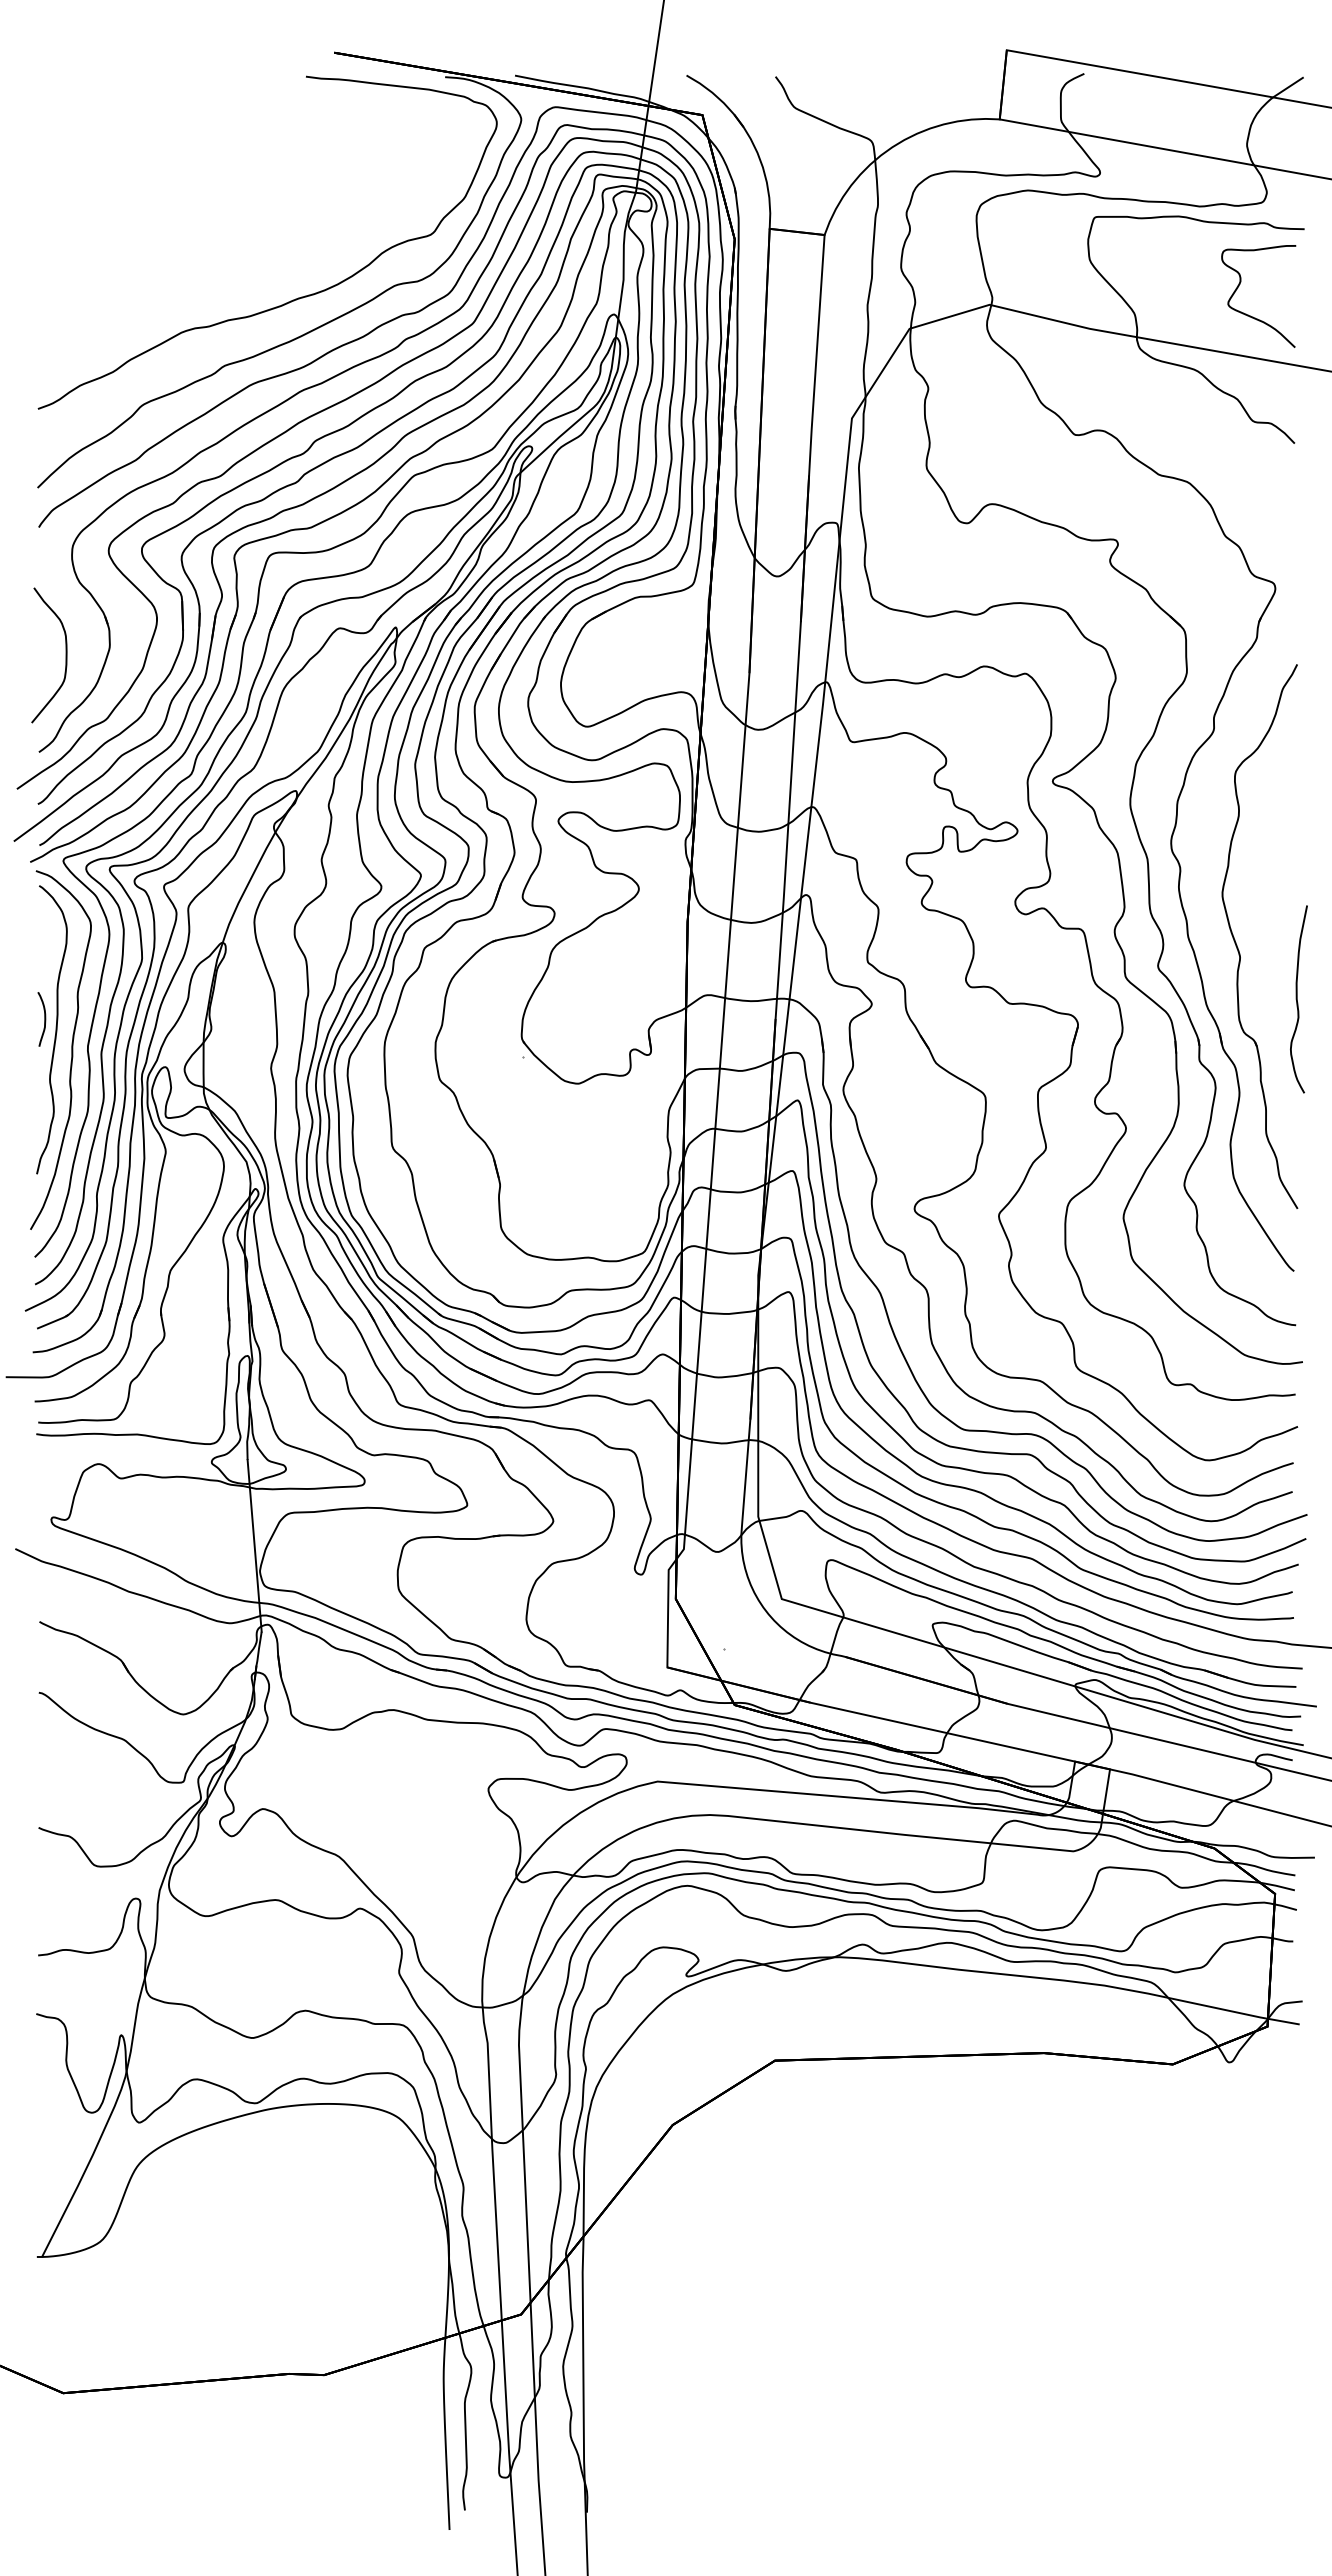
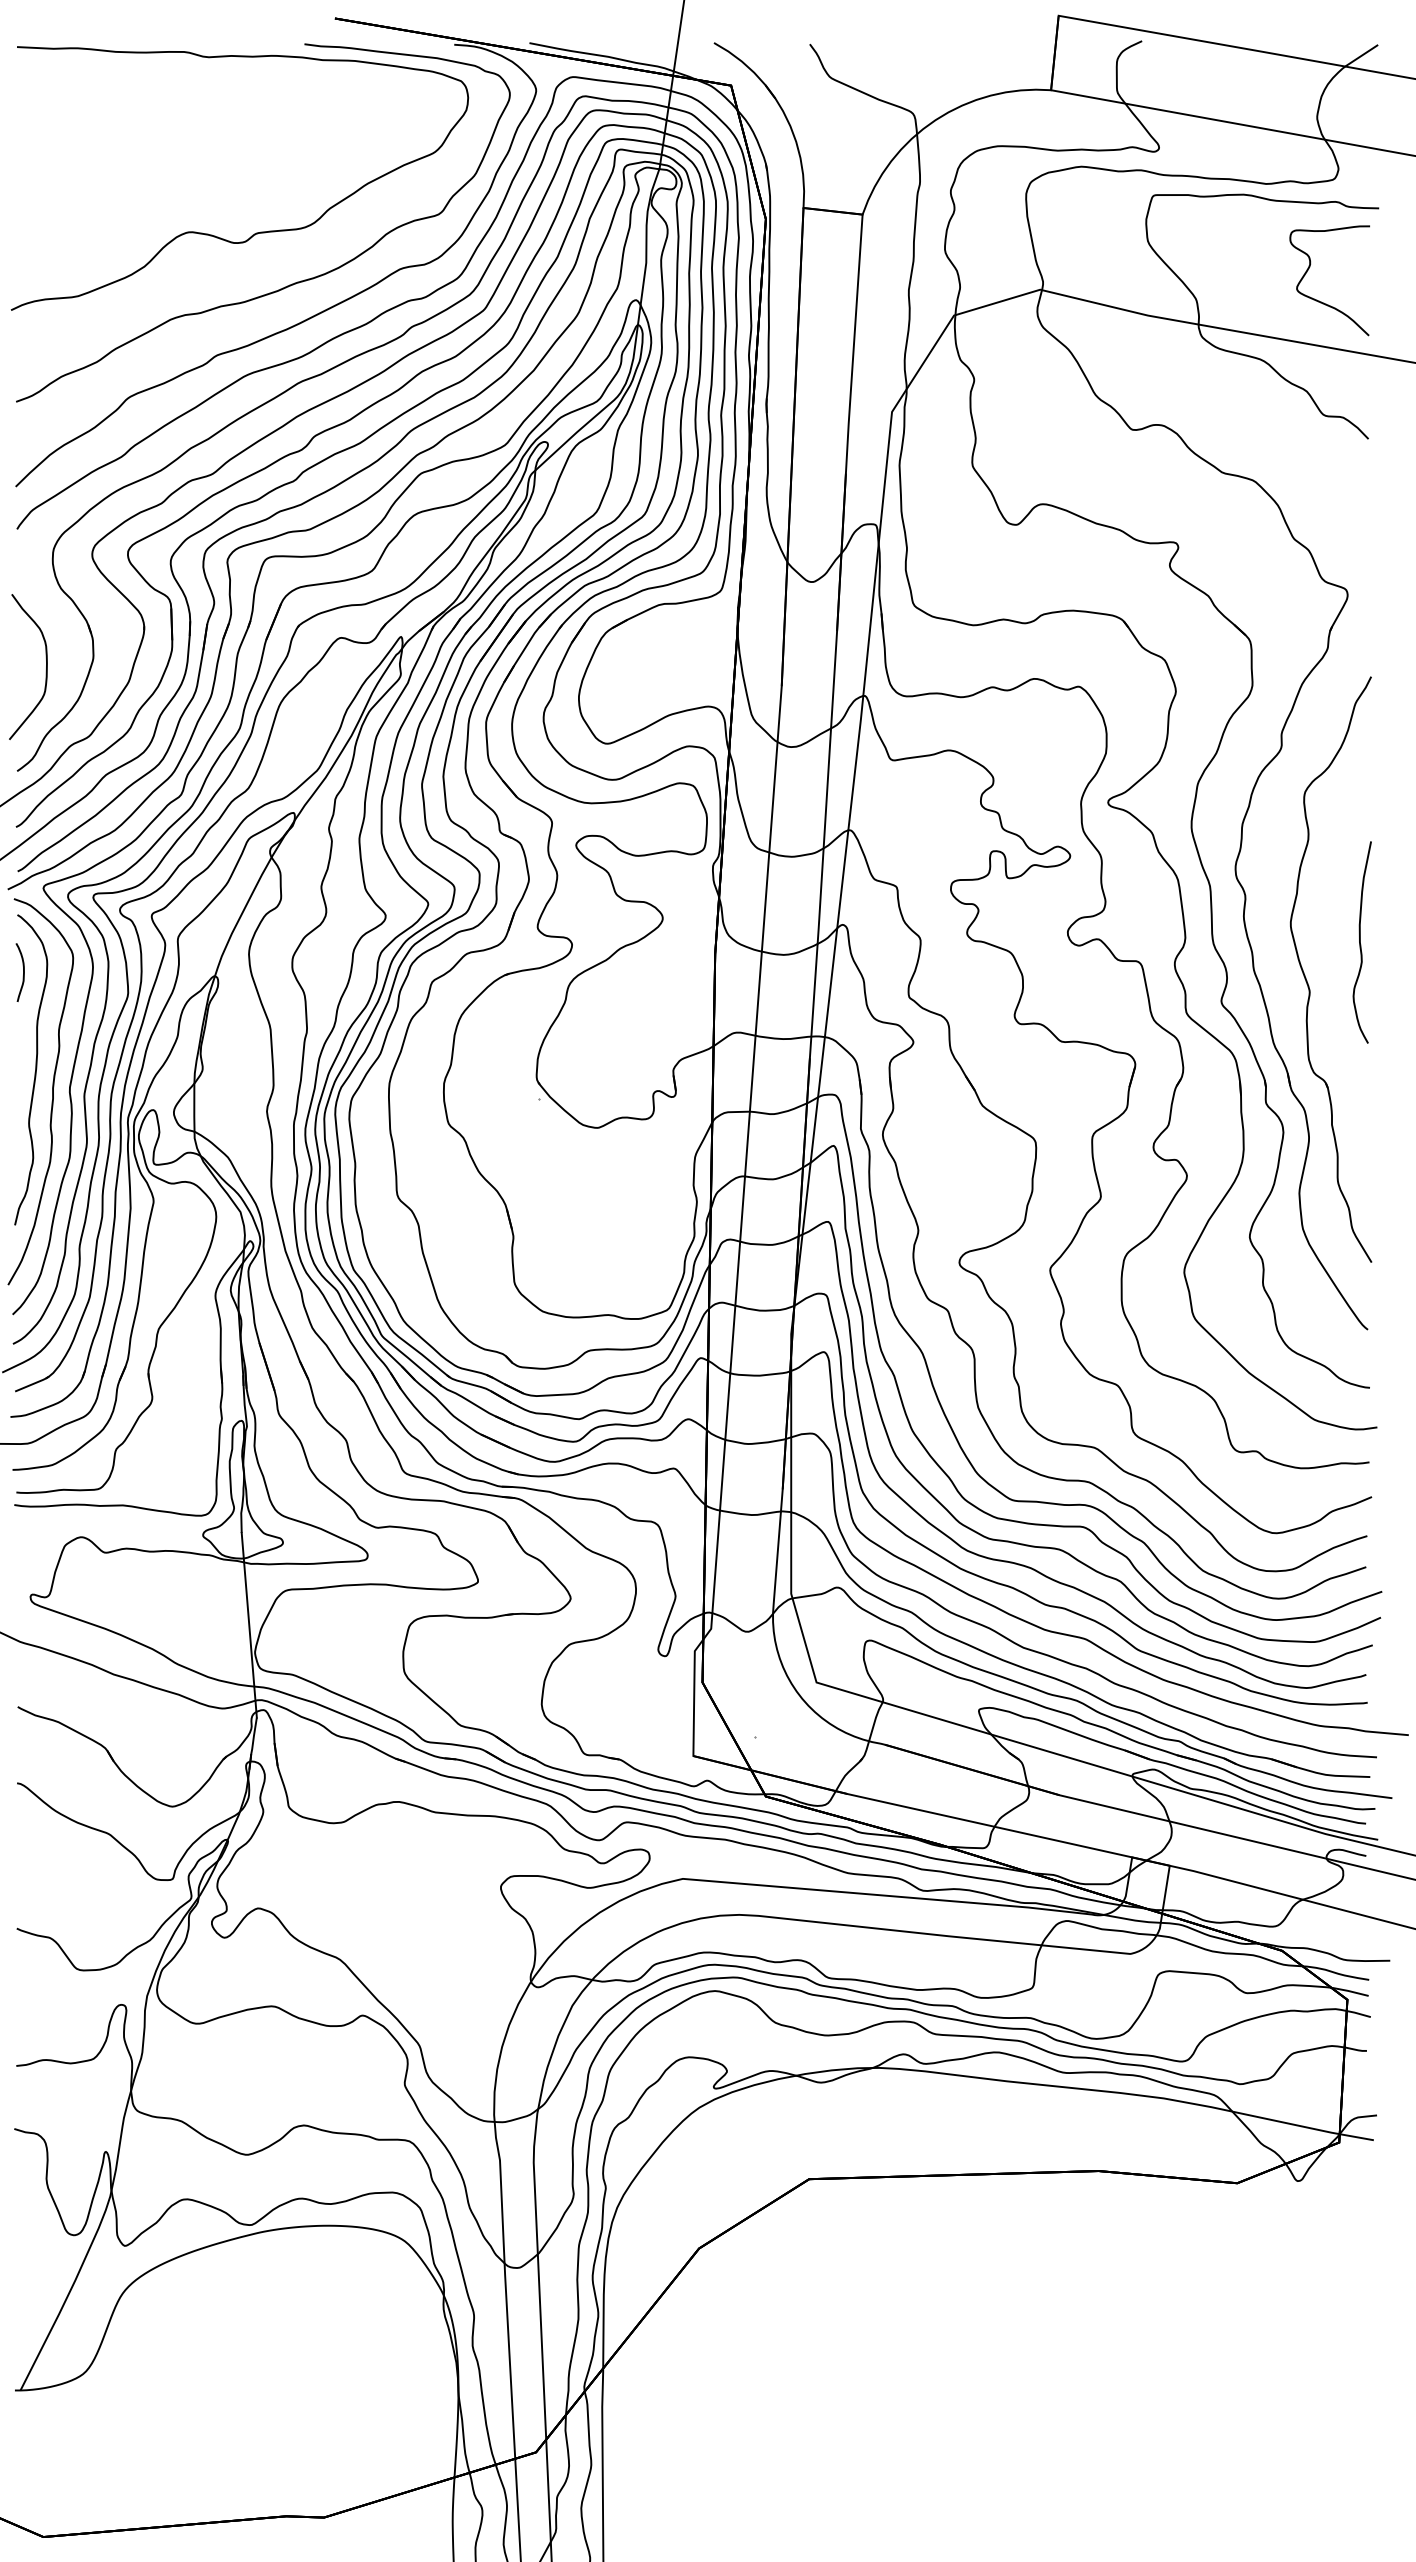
curve: (261, 251) -> (256, 232), added
curve: (1297, 999) -> (1360, 942), moved
curve: (44, 1019) -> (23, 972), moved

